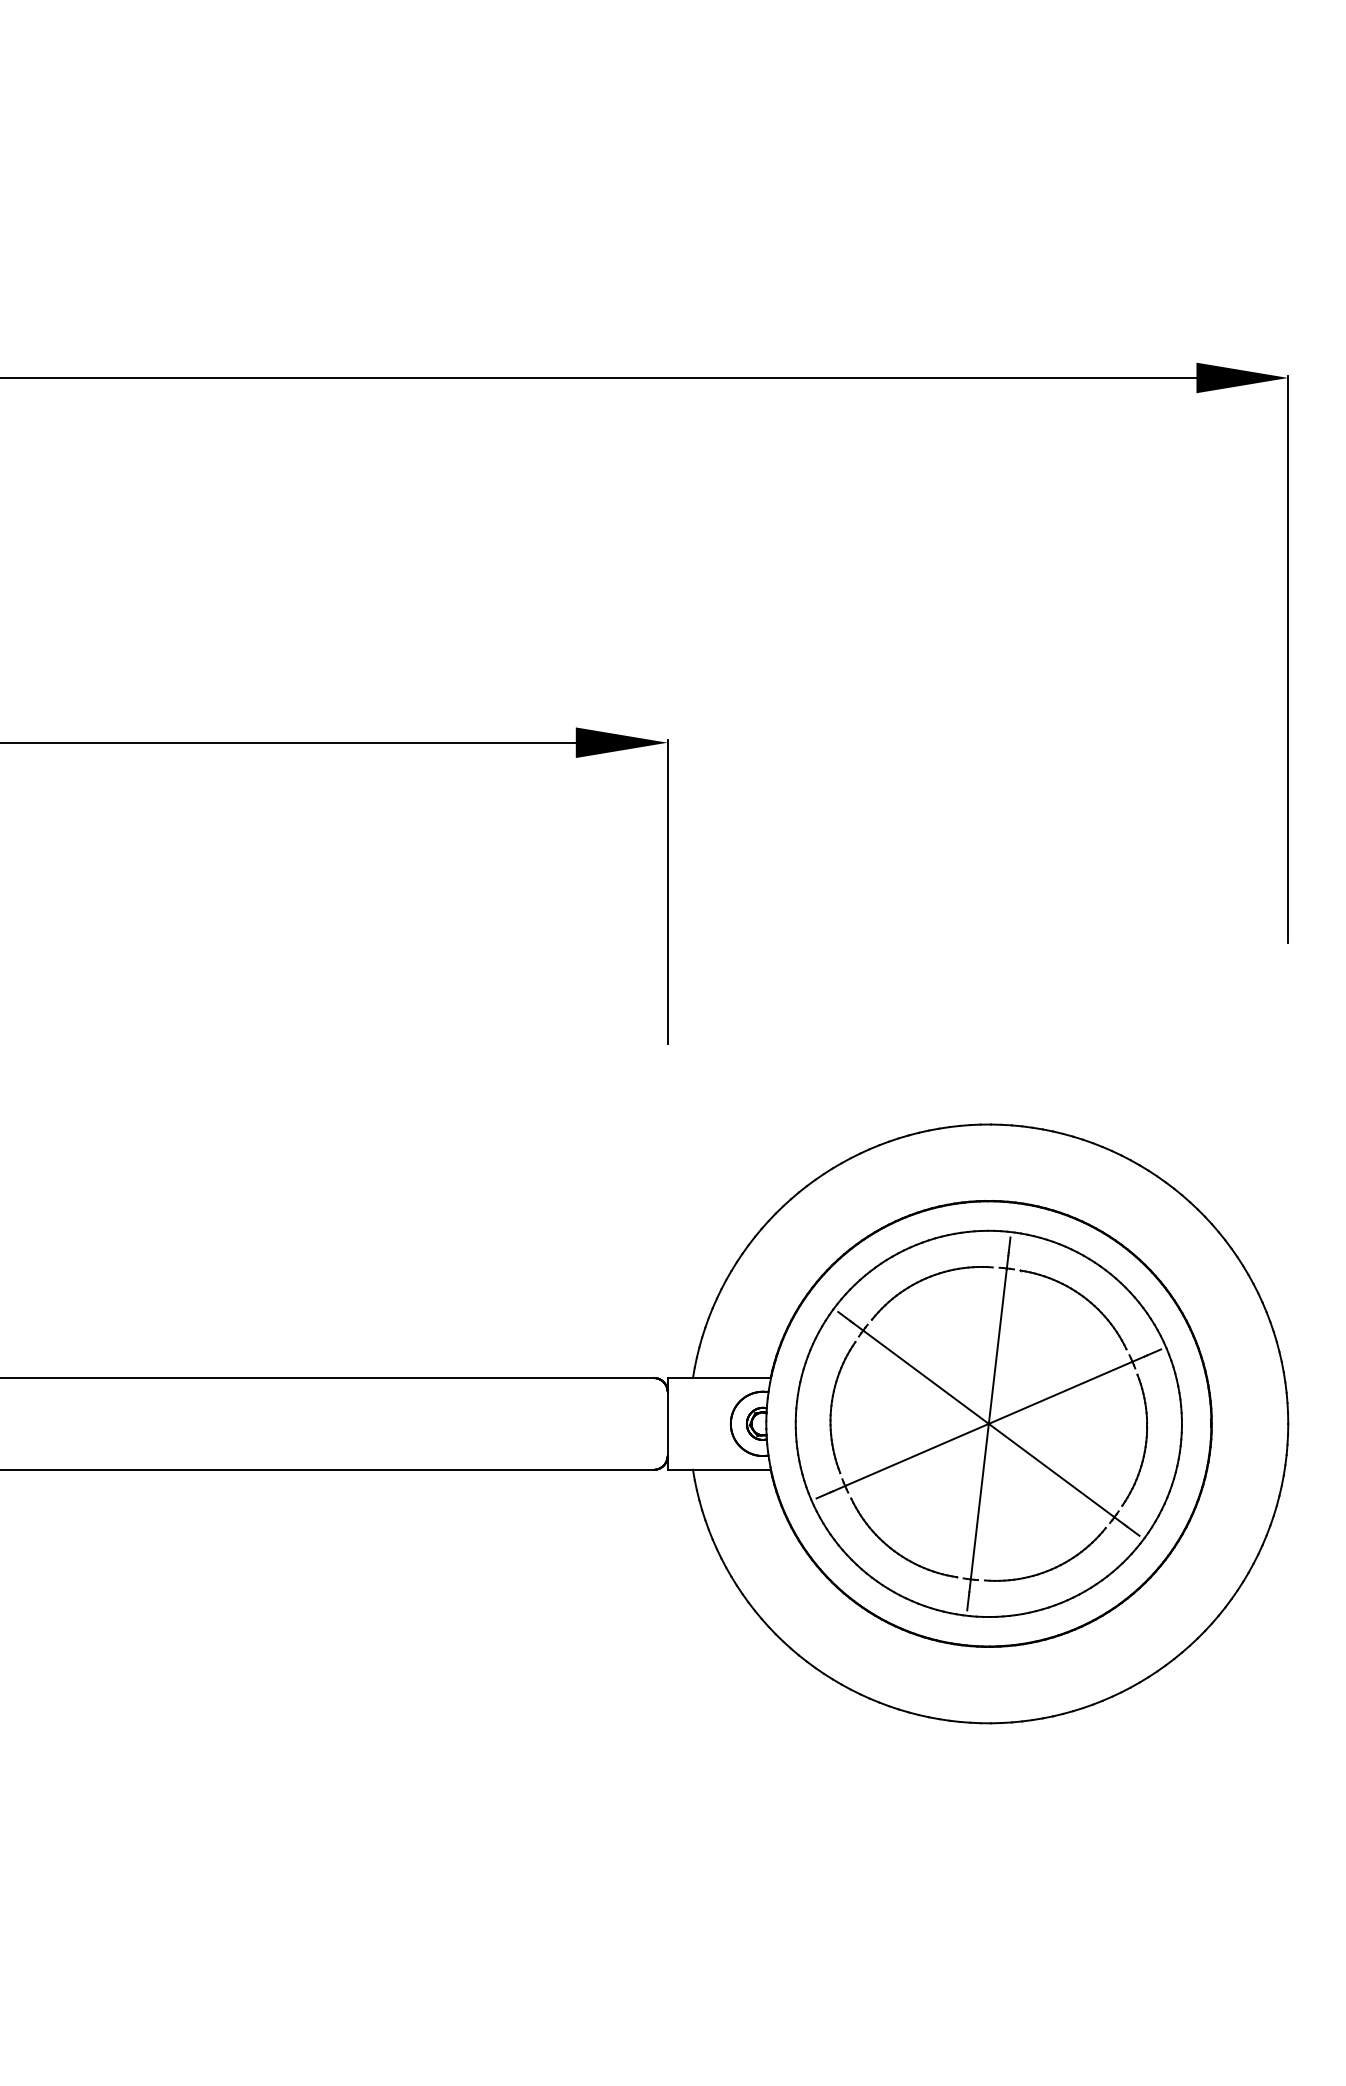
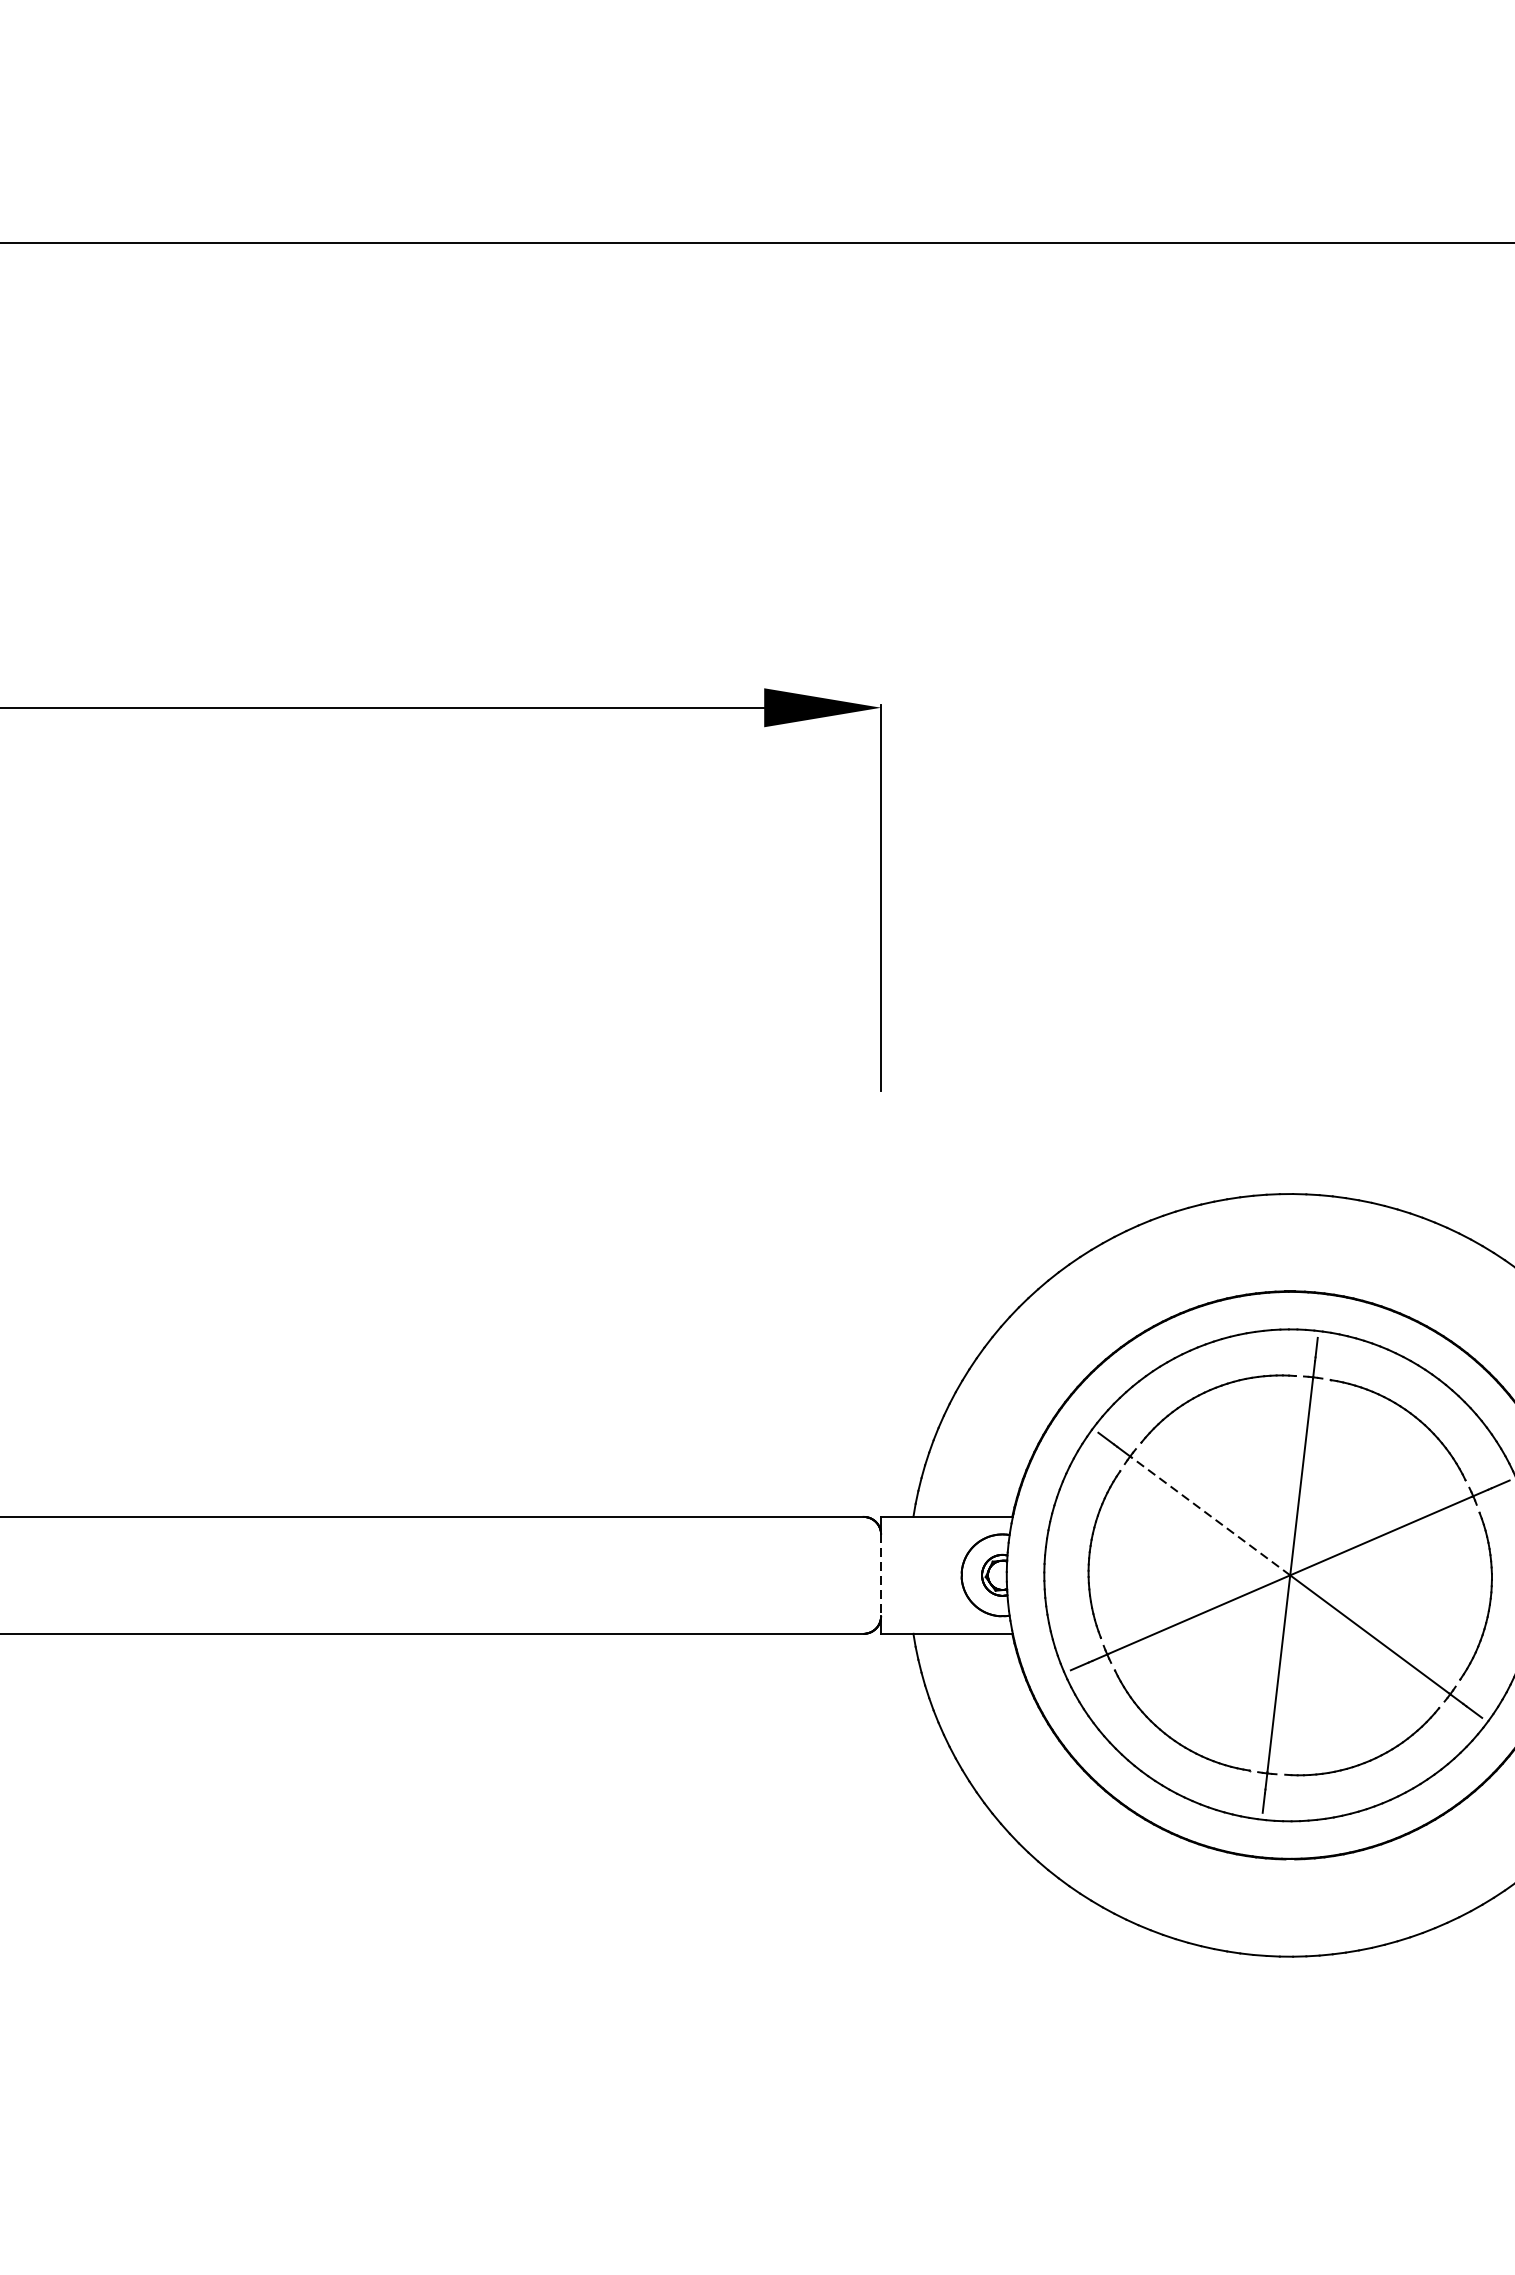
line: (926, 1377) -> (1210, 1516), solid -> dashed
line: (667, 1424) -> (880, 1576), solid -> dashed

